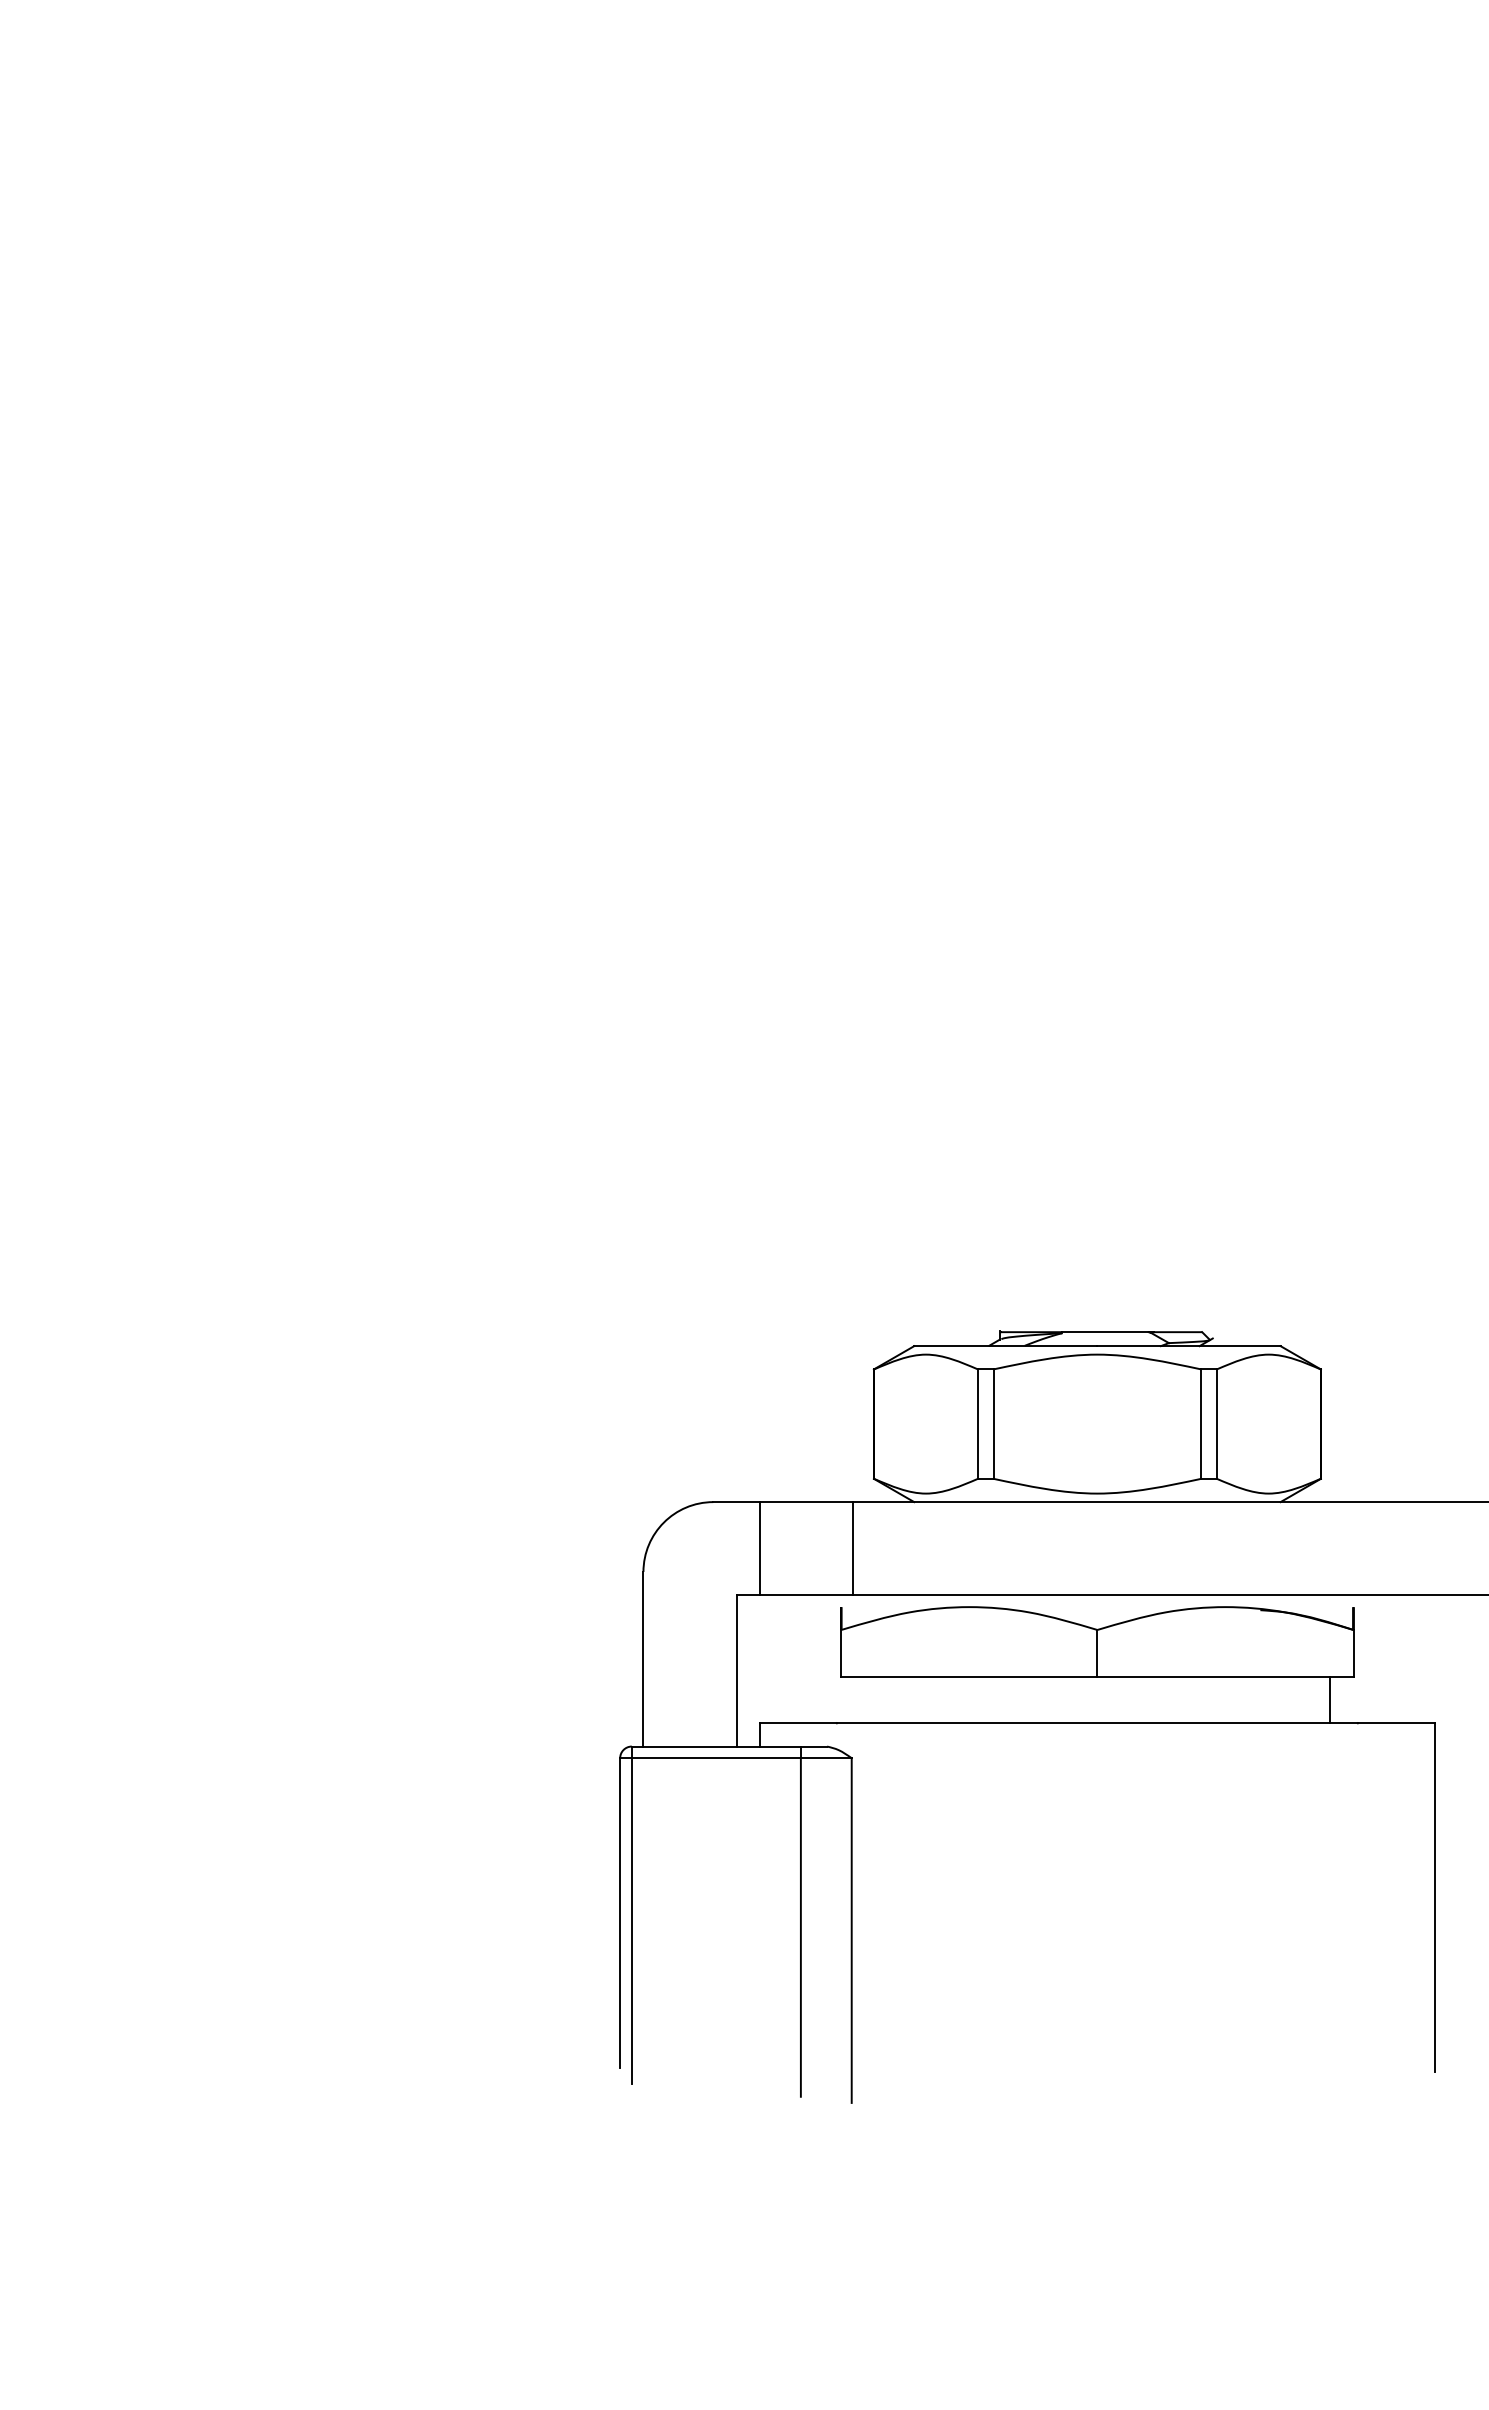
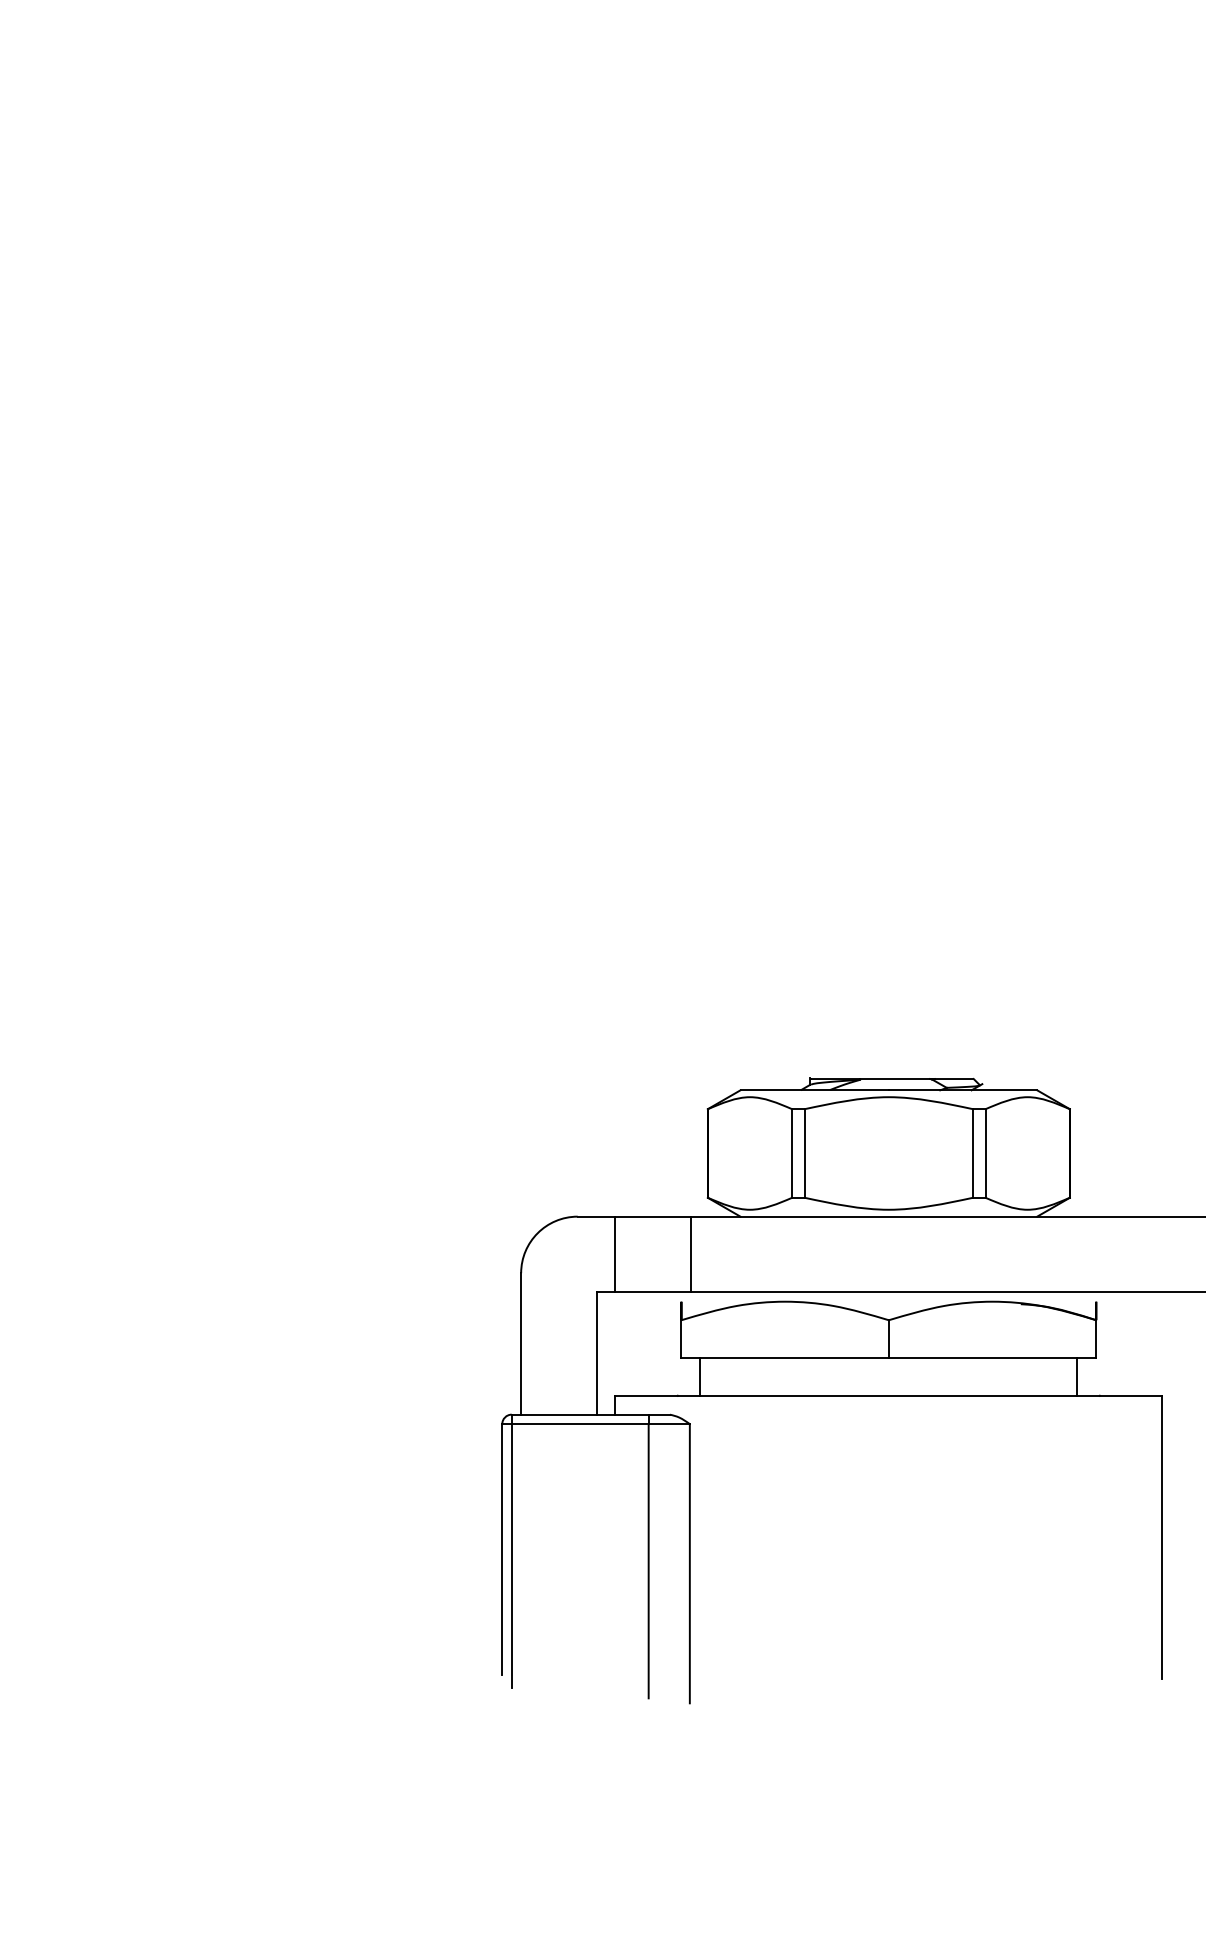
line: (864, 1699) -> (700, 1376), added

